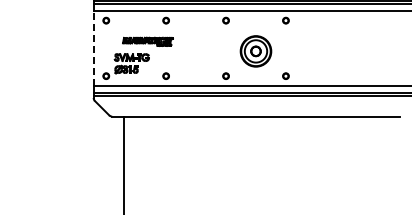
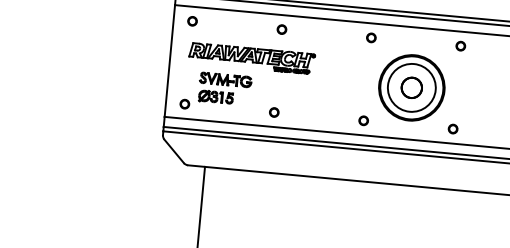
part: (147, 41) -> (251, 58), size x1.67
line: (93, 47) -> (169, 59), dashed -> solid
part: (255, 51) -> (411, 88), size x1.43

